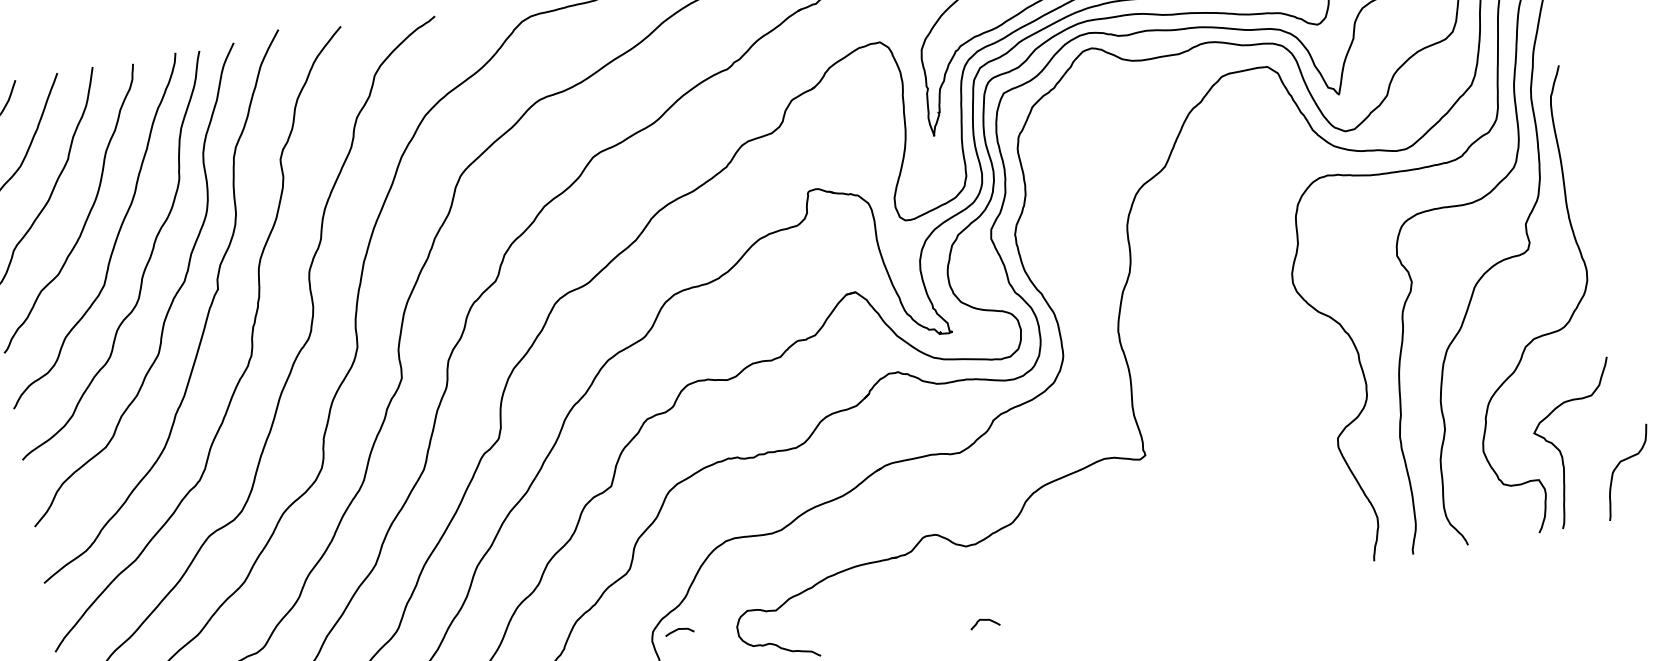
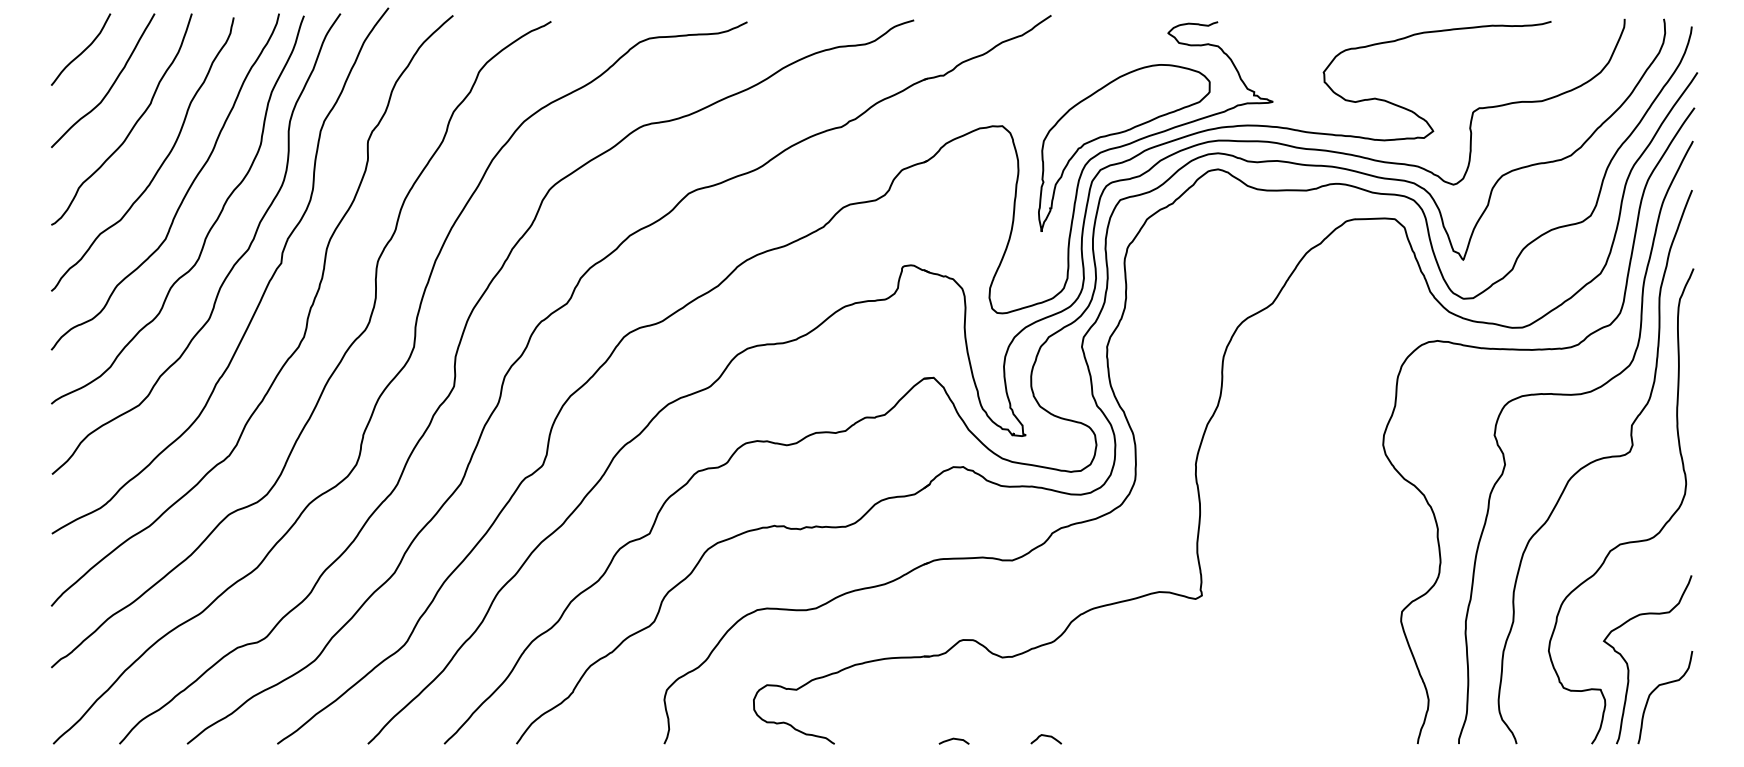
curve: (1619, 465) -> (1657, 688), moved
curve: (986, 621) -> (1048, 737), moved
curve: (678, 629) -> (953, 739), moved

